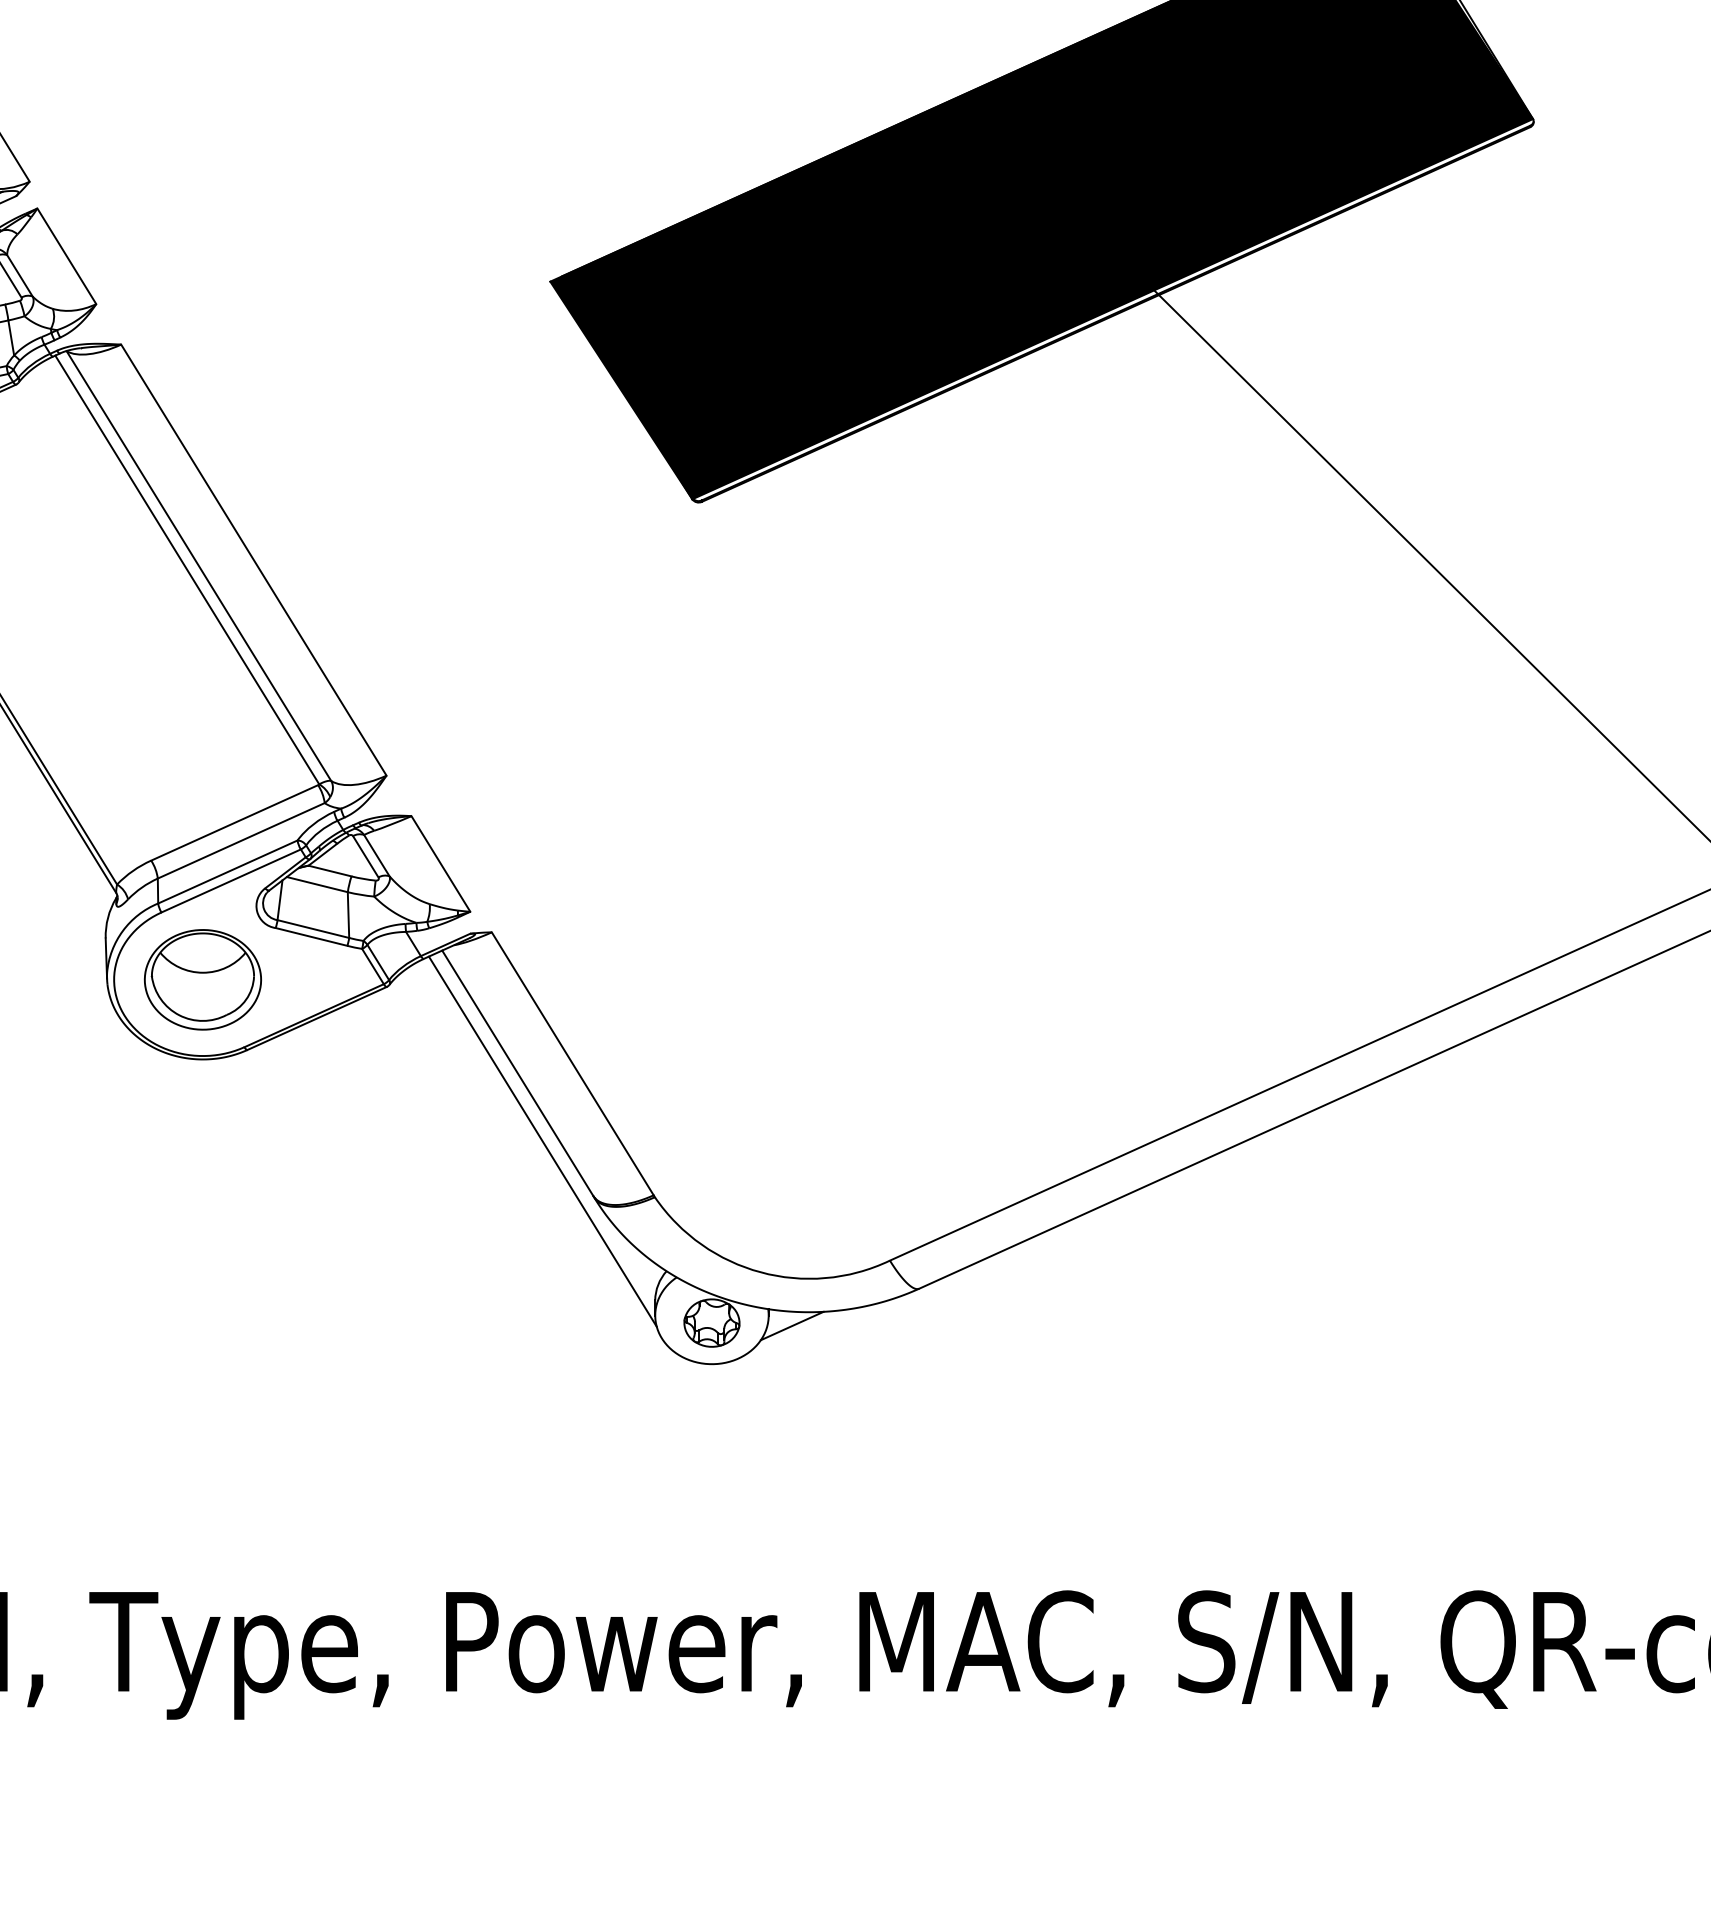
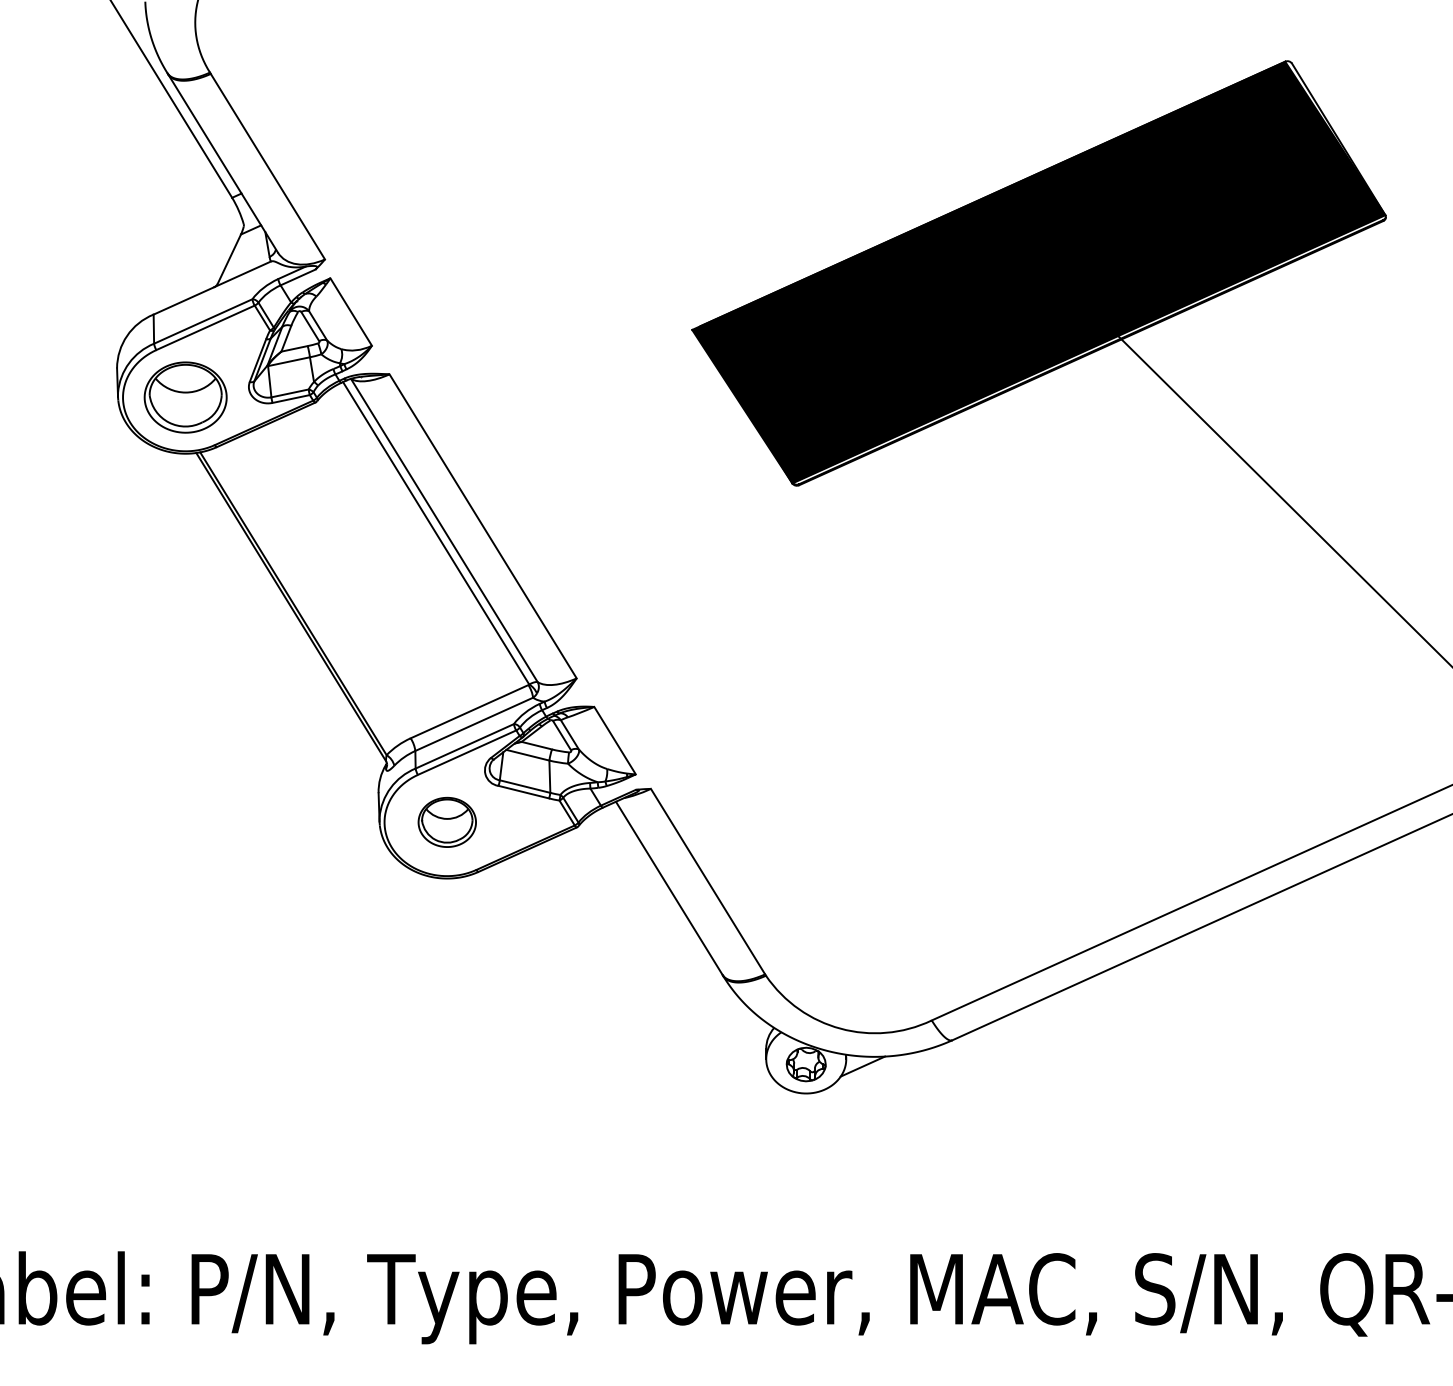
part: (203, 979) -> (447, 822), size x0.7
line: (542, 1141) -> (686, 936), removed

